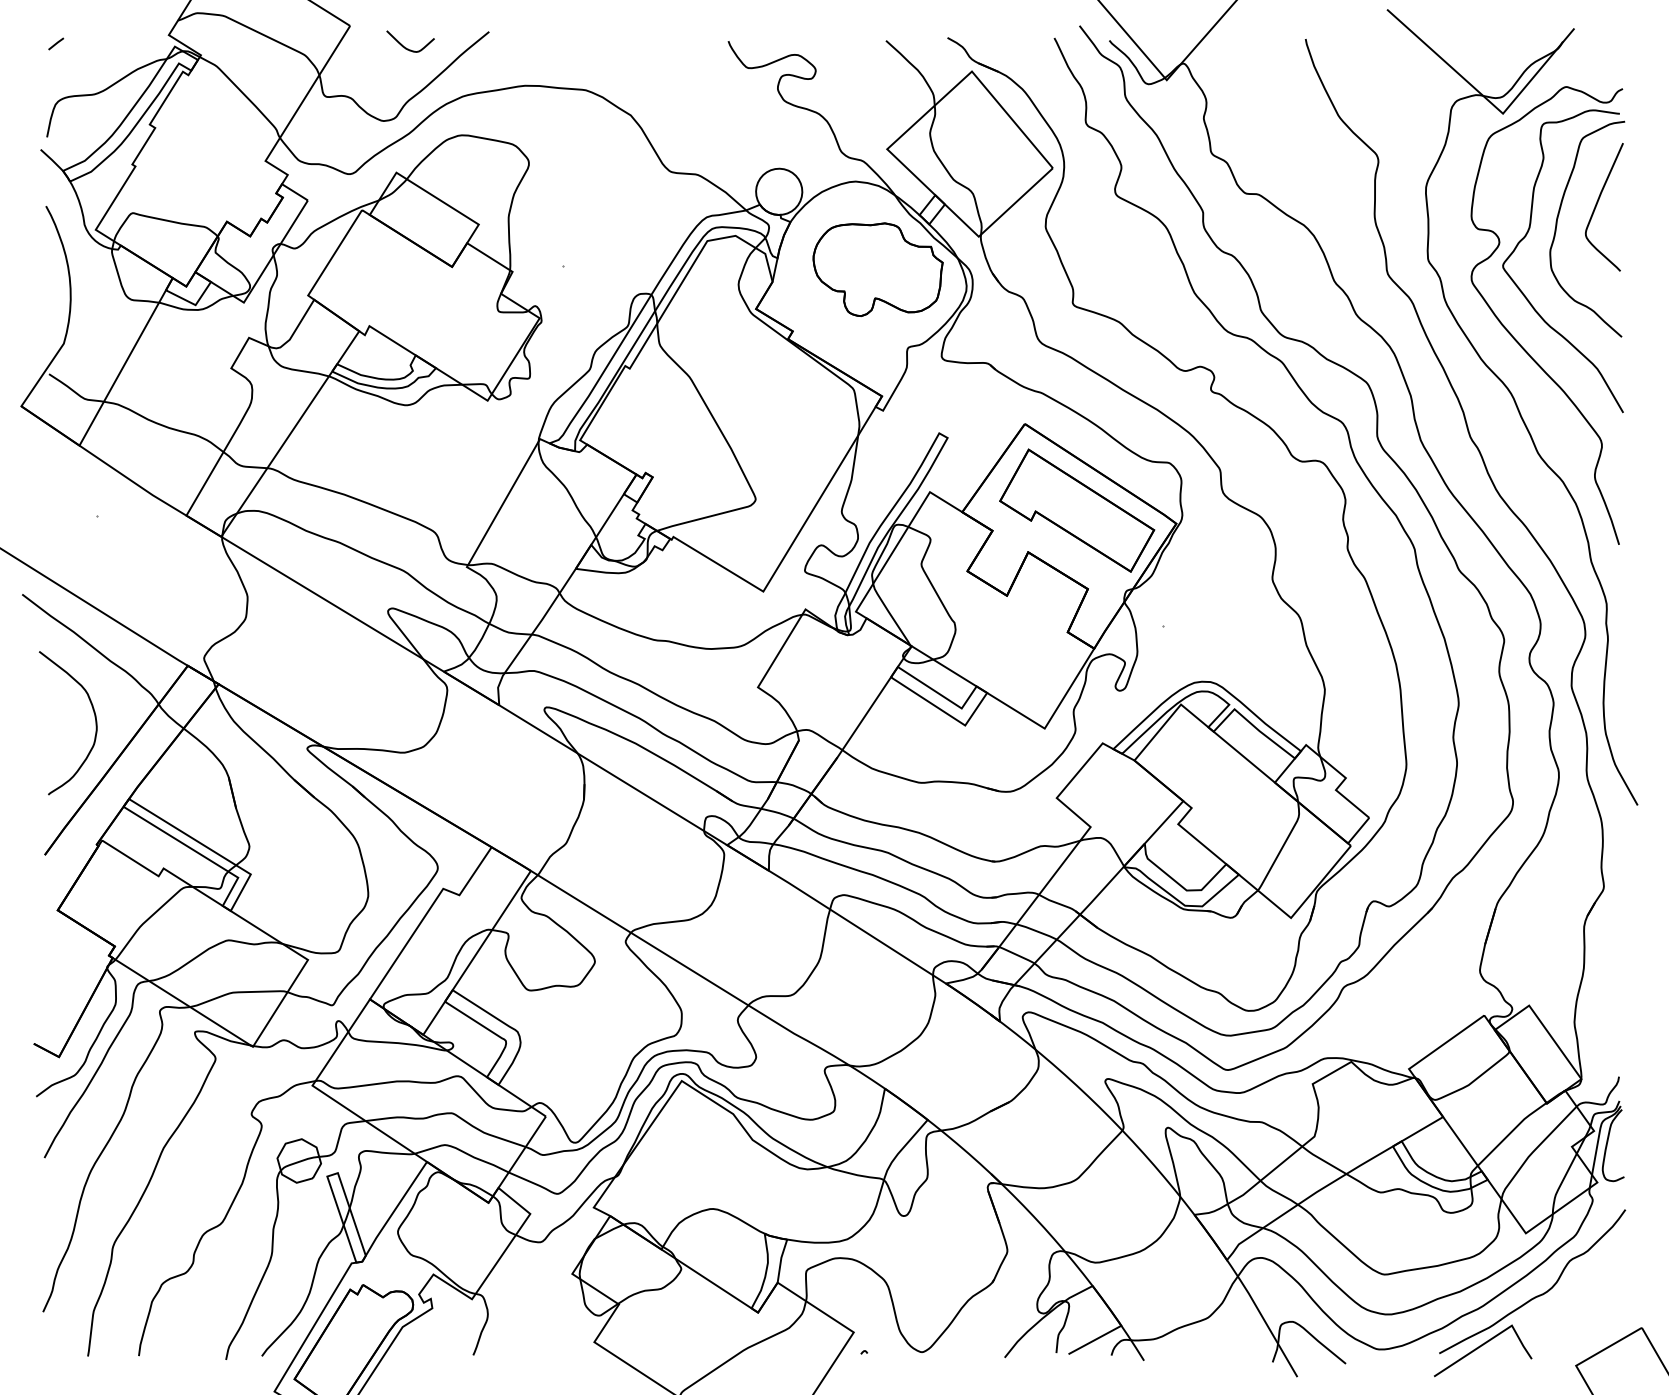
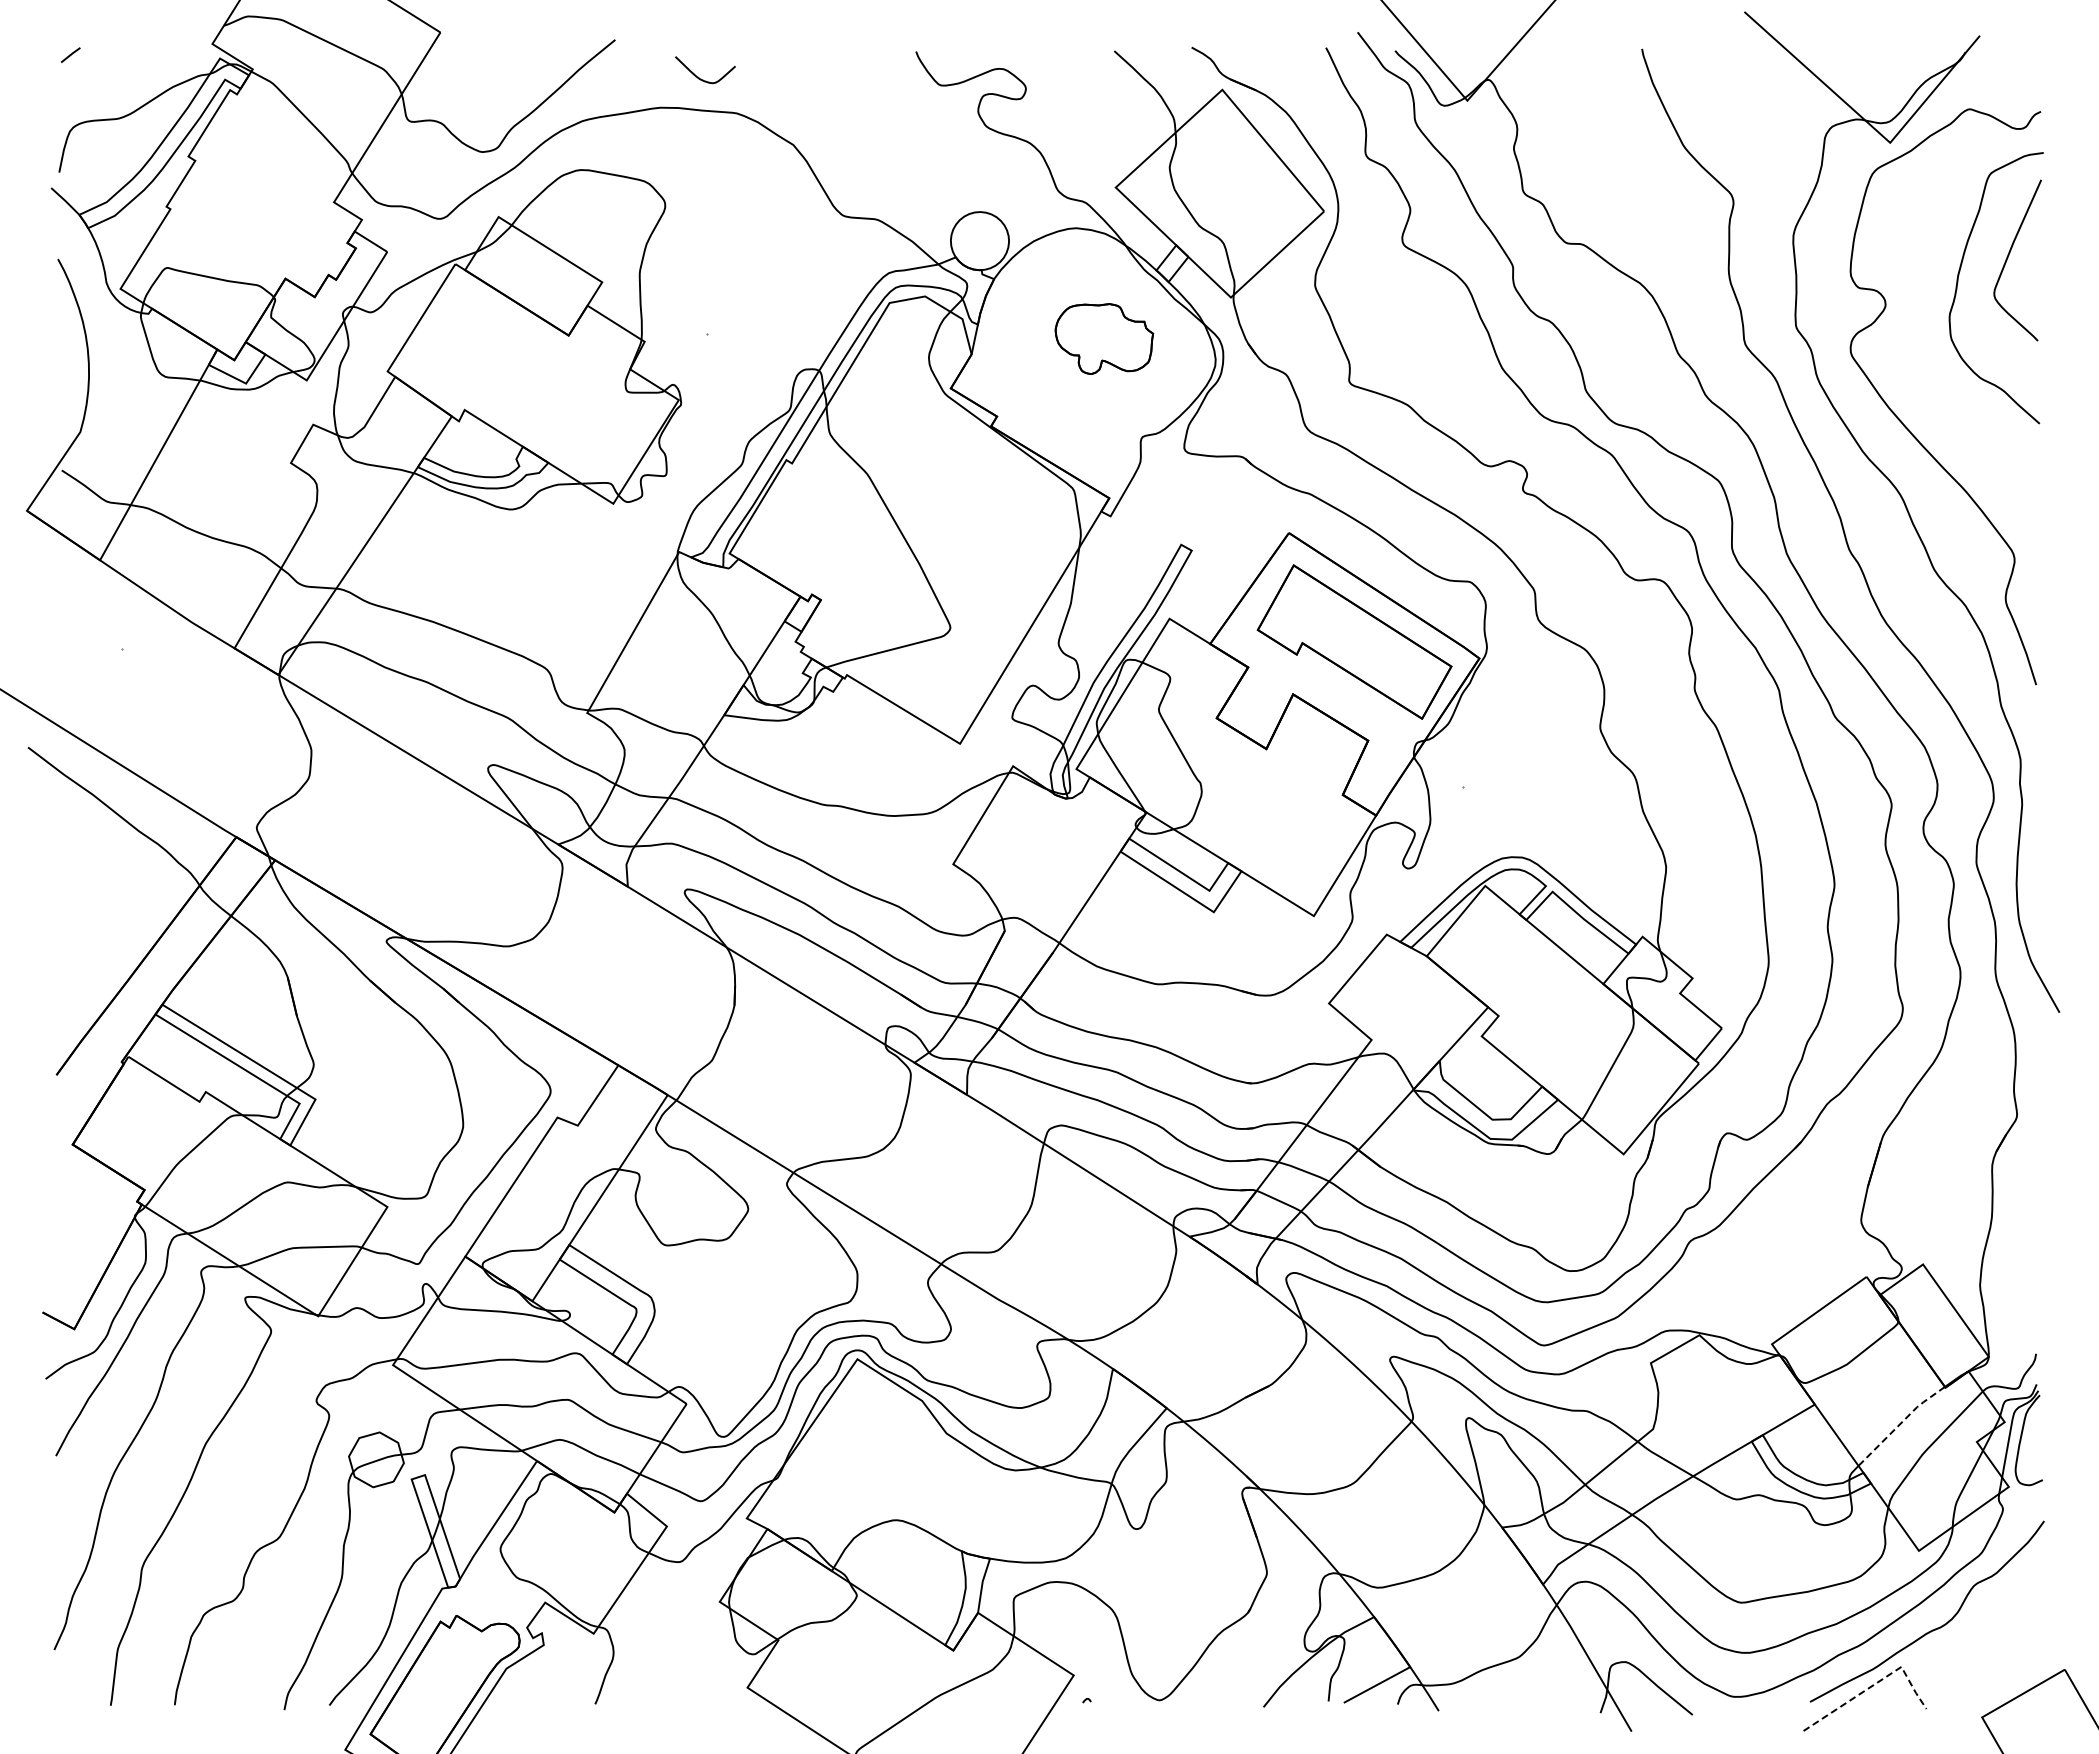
curve: (407, 48) -> (701, 78), moved
curve: (1525, 237) -> (1918, 298), removed
part: (878, 269) -> (1104, 338), size x0.6
curve: (94, 719) -> (119, 904), removed
line: (1511, 1132) -> (1900, 1423), solid -> dashed
line: (1490, 1339) -> (1874, 1684), solid -> dashed

